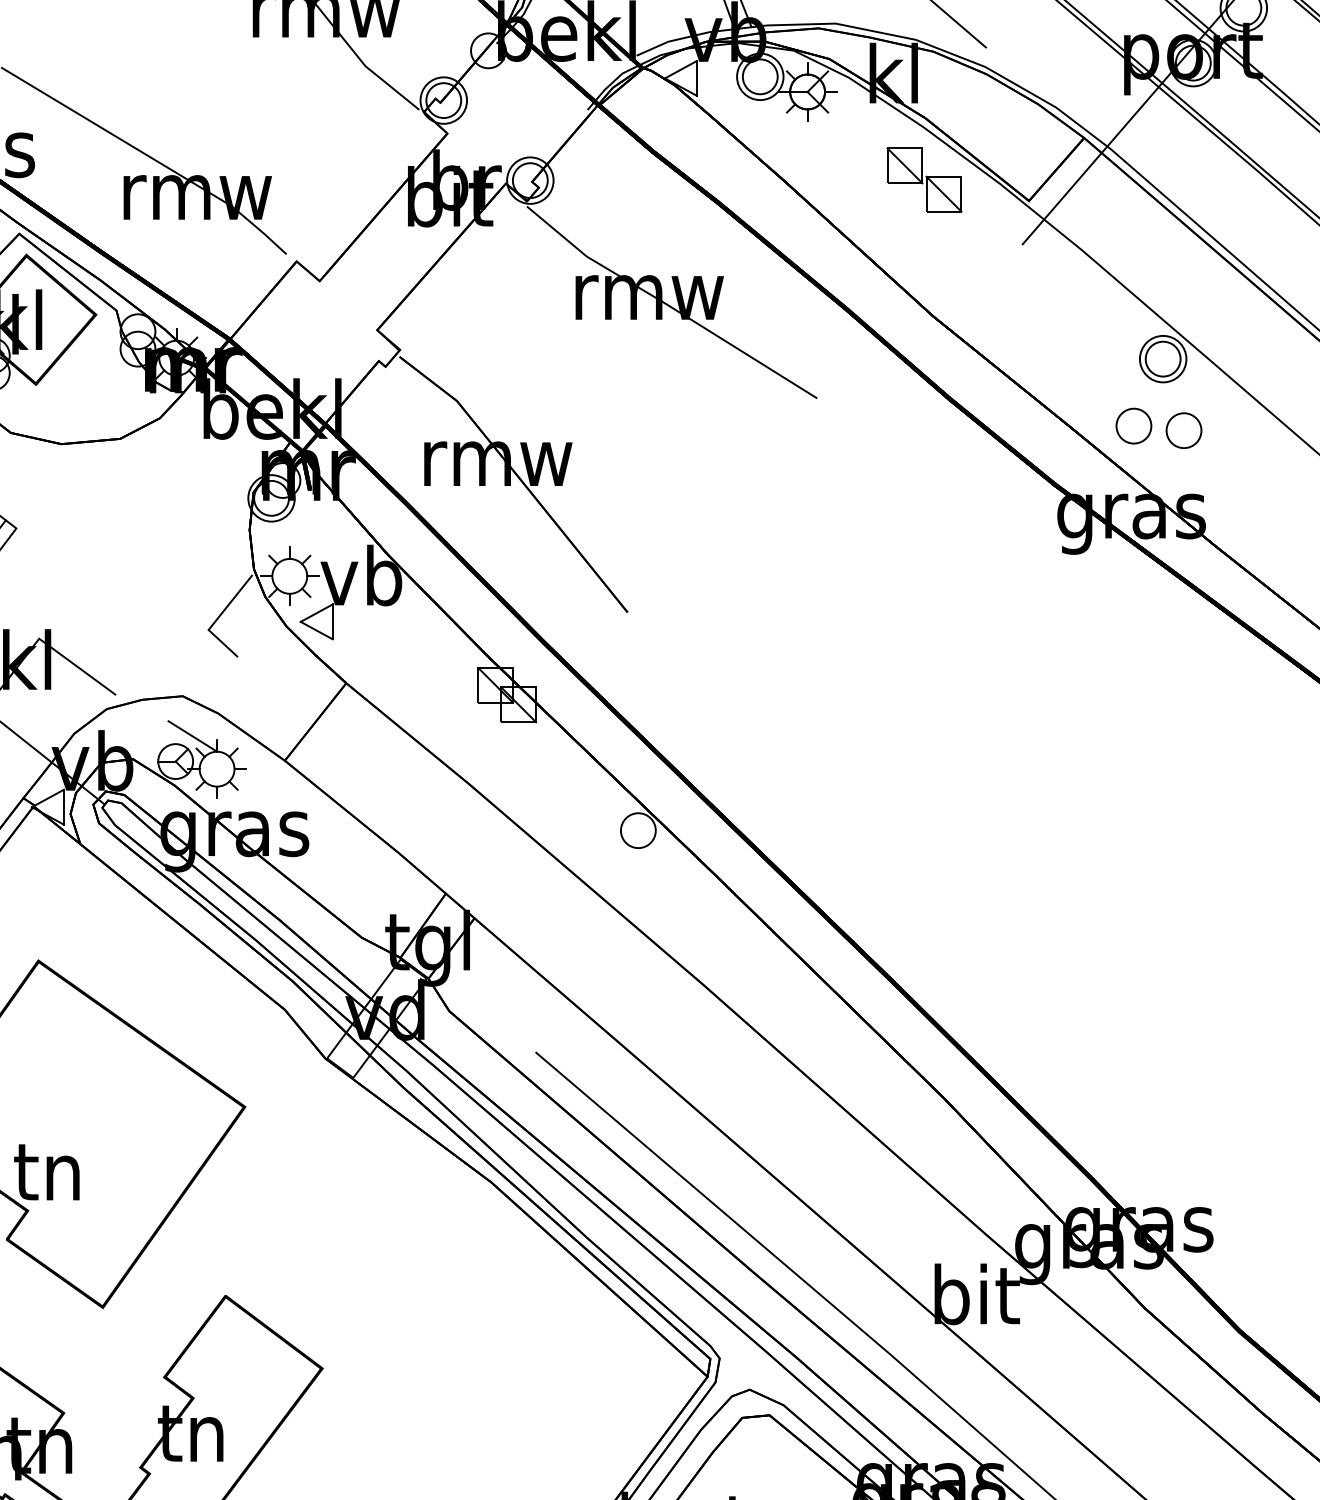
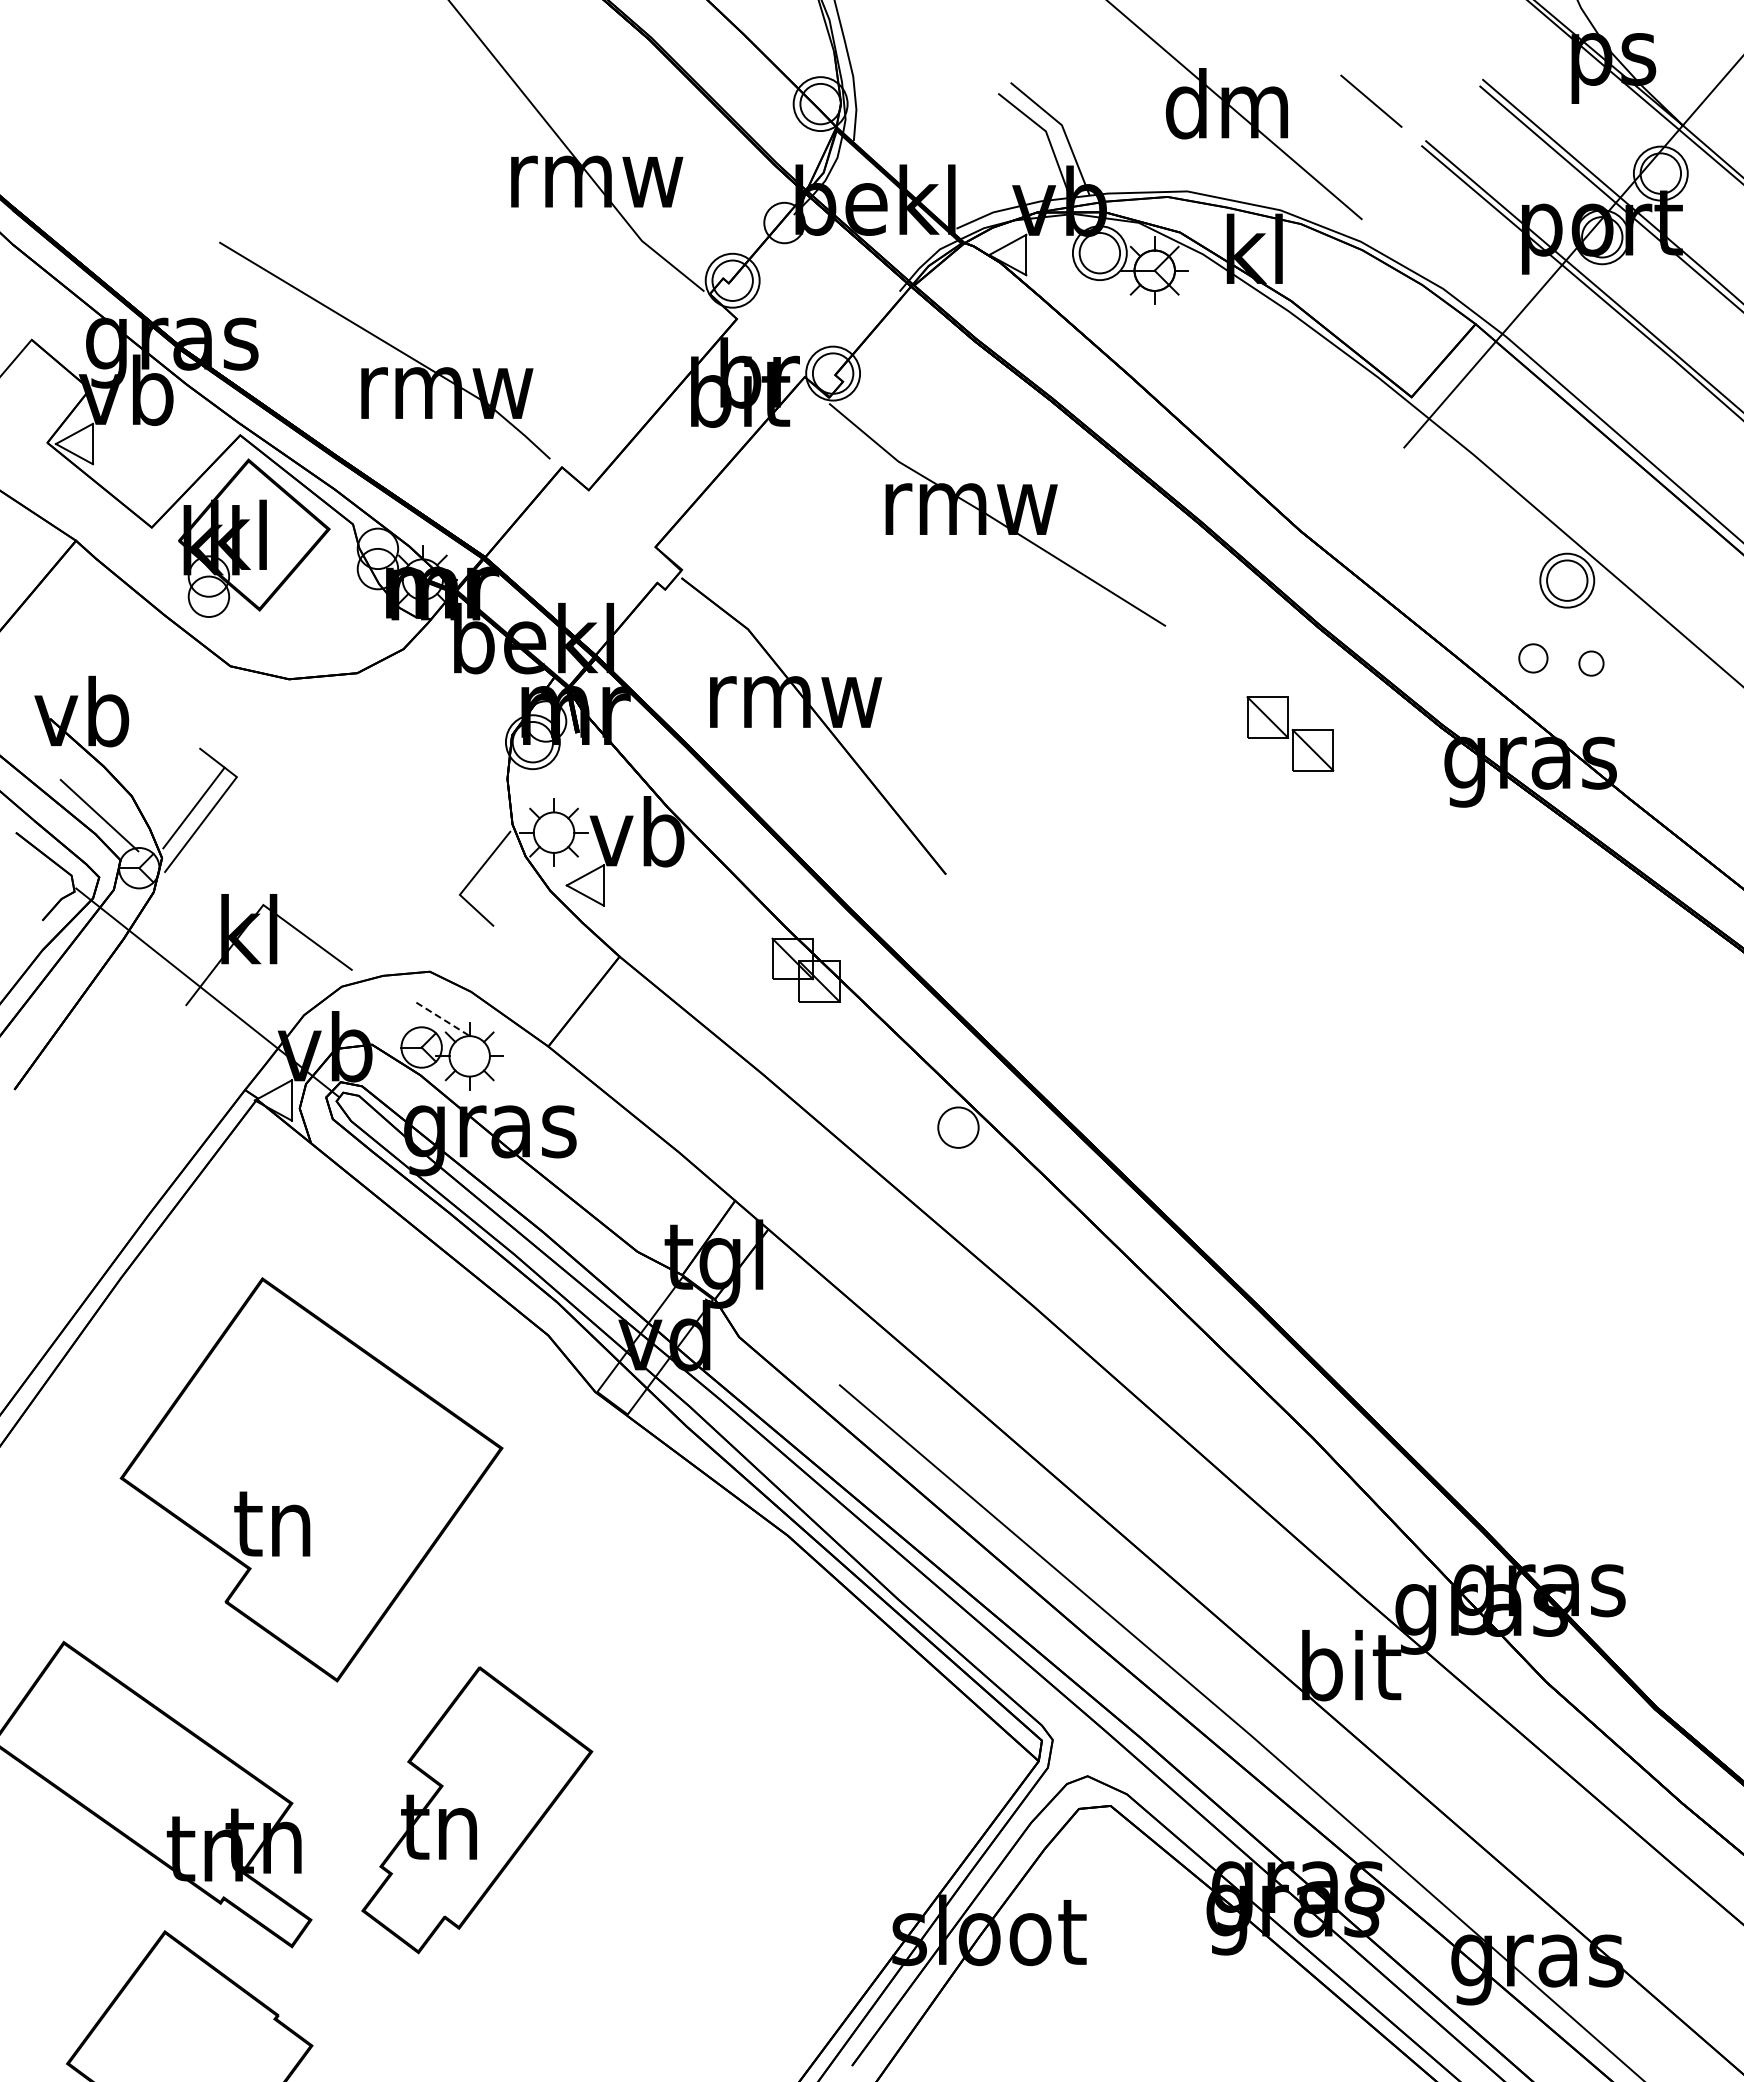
part: (924, 179) -> (1290, 733), moved
part: (1134, 426) -> (1533, 658), size x0.7
part: (1184, 430) -> (1591, 663), size x0.6
line: (192, 736) -> (441, 1018), solid -> dashed

